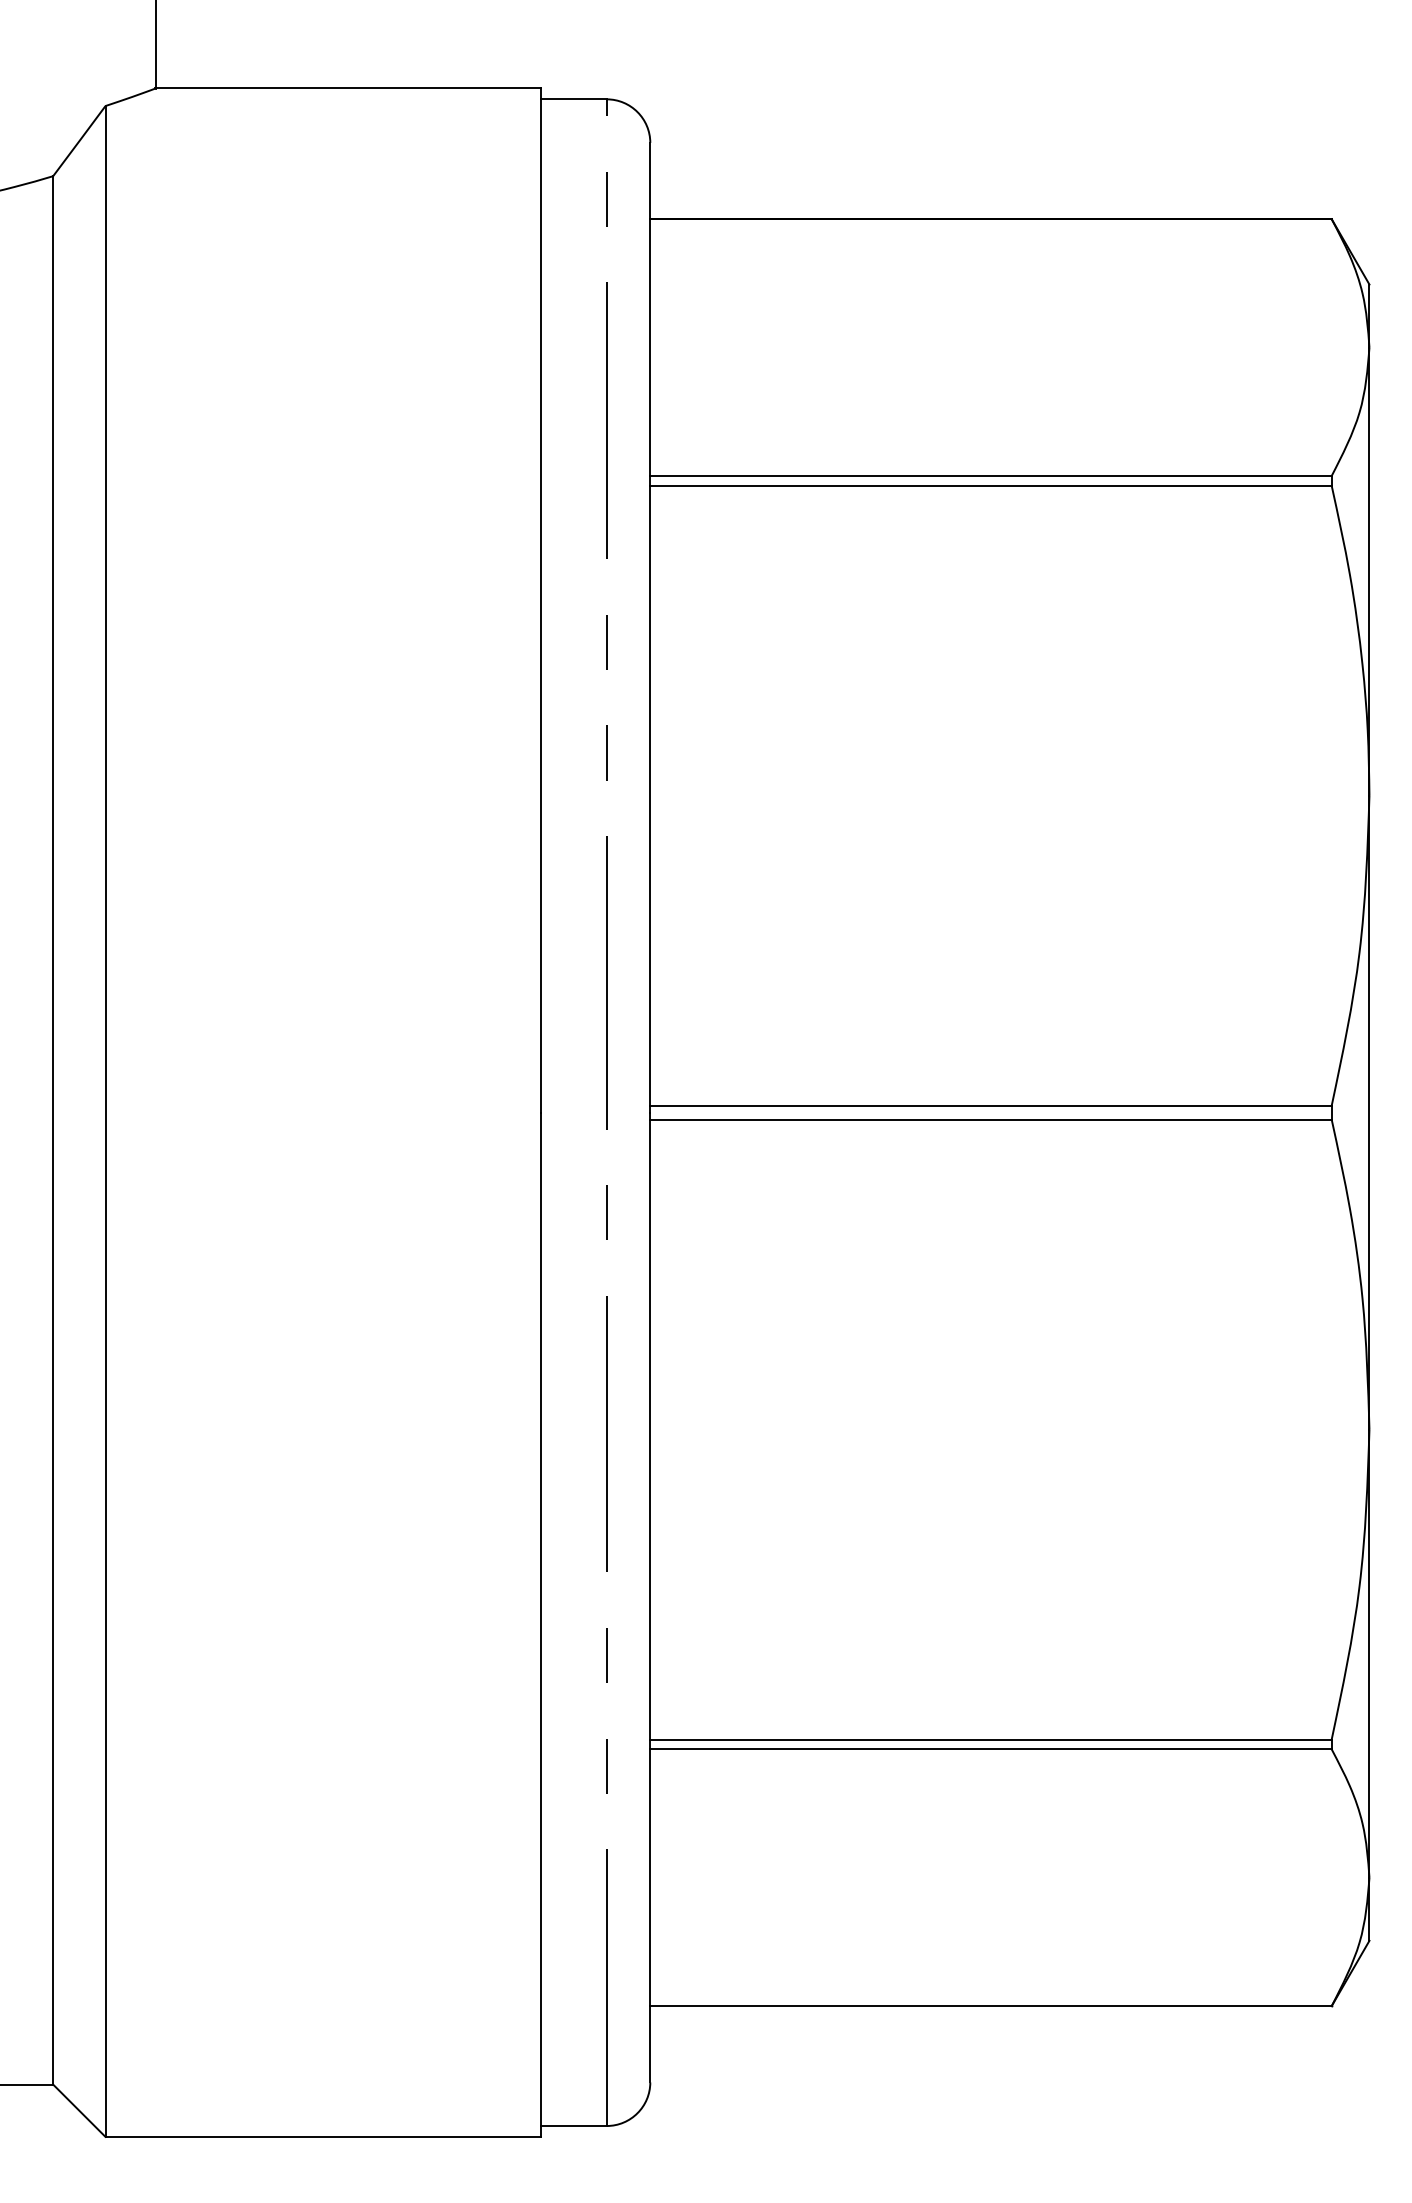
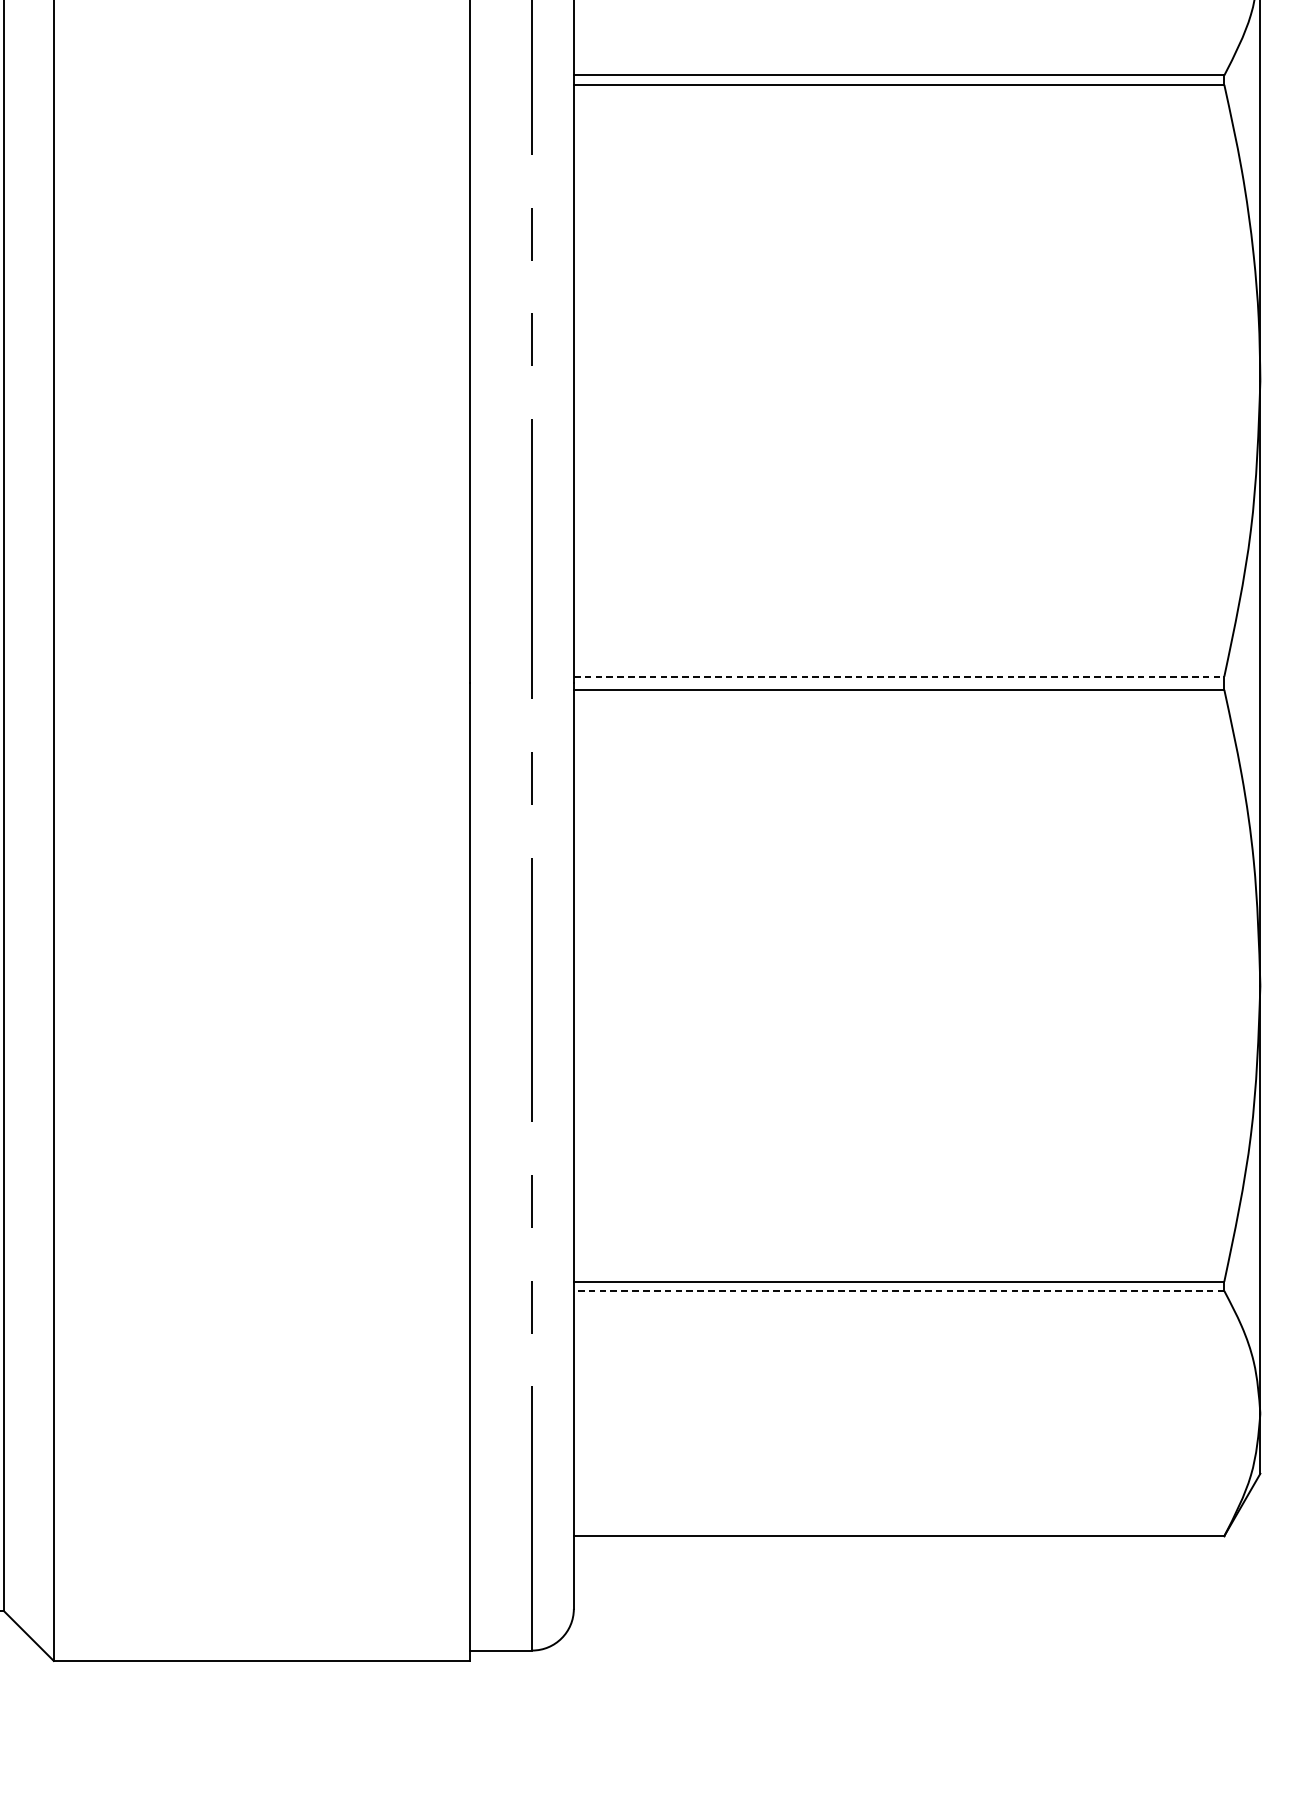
line: (991, 1105) -> (899, 676), solid -> dashed
line: (991, 1749) -> (899, 1291), solid -> dashed

